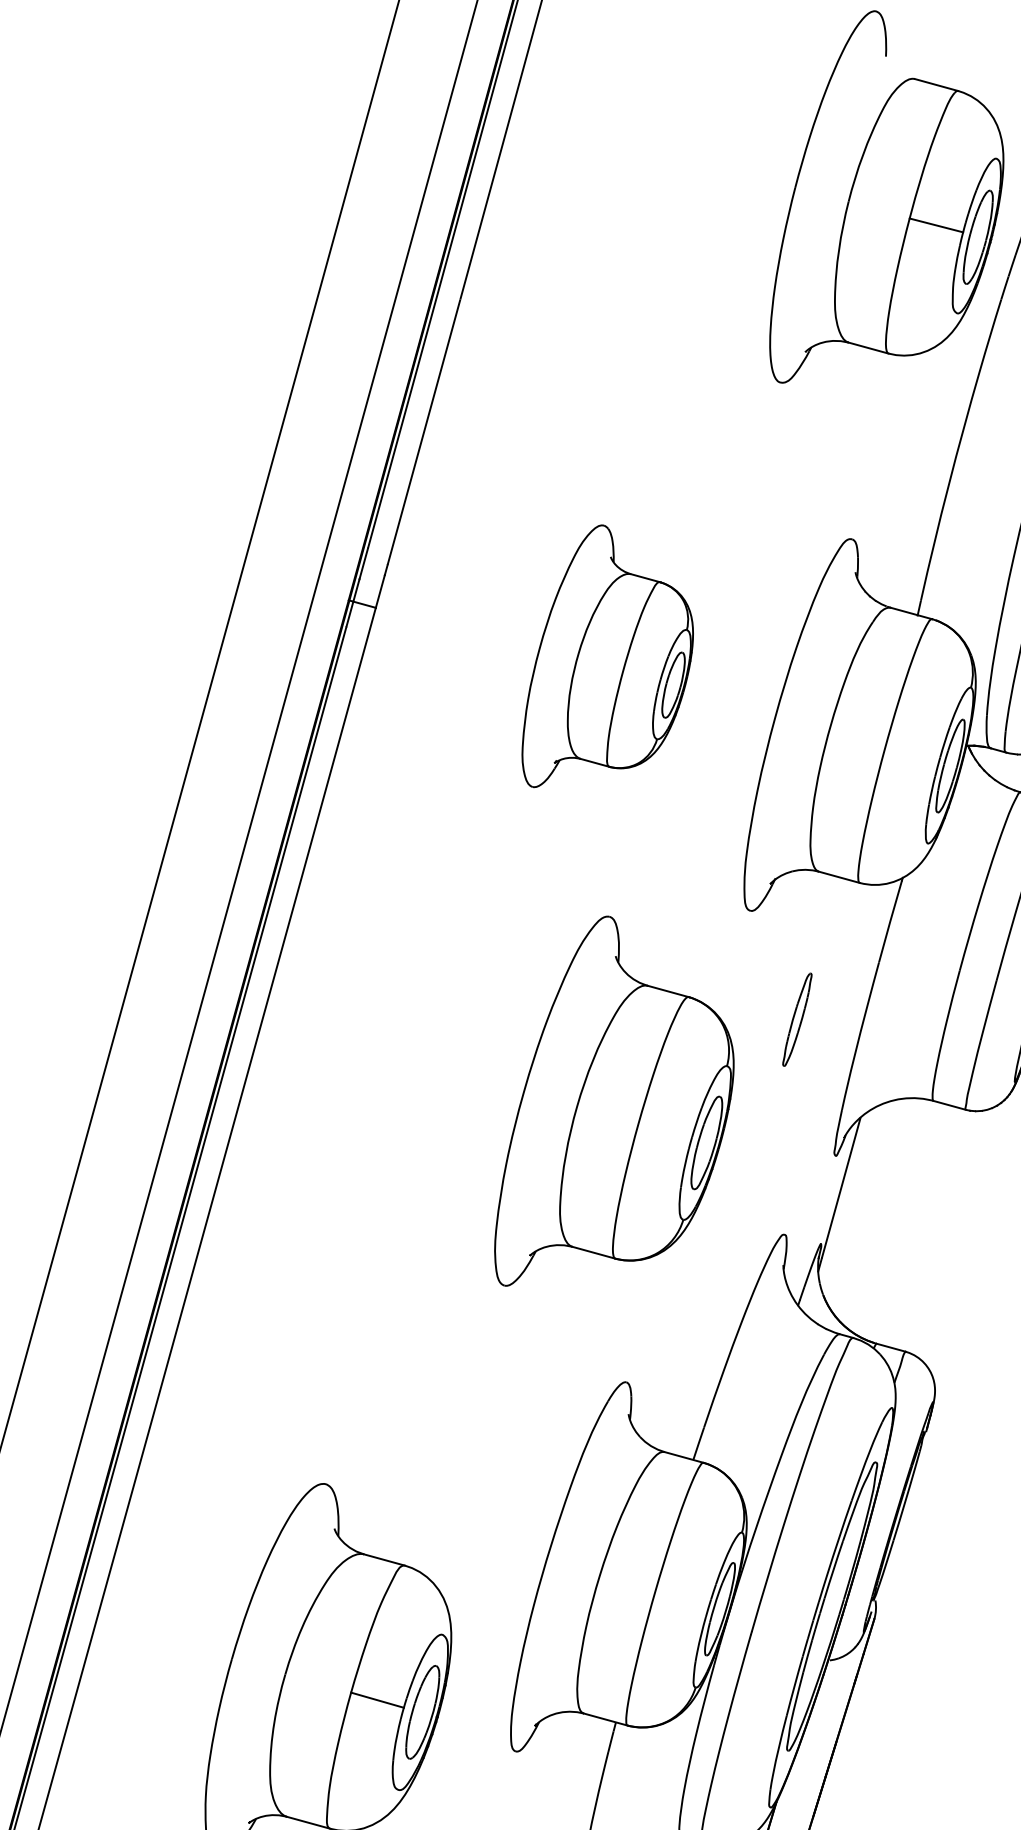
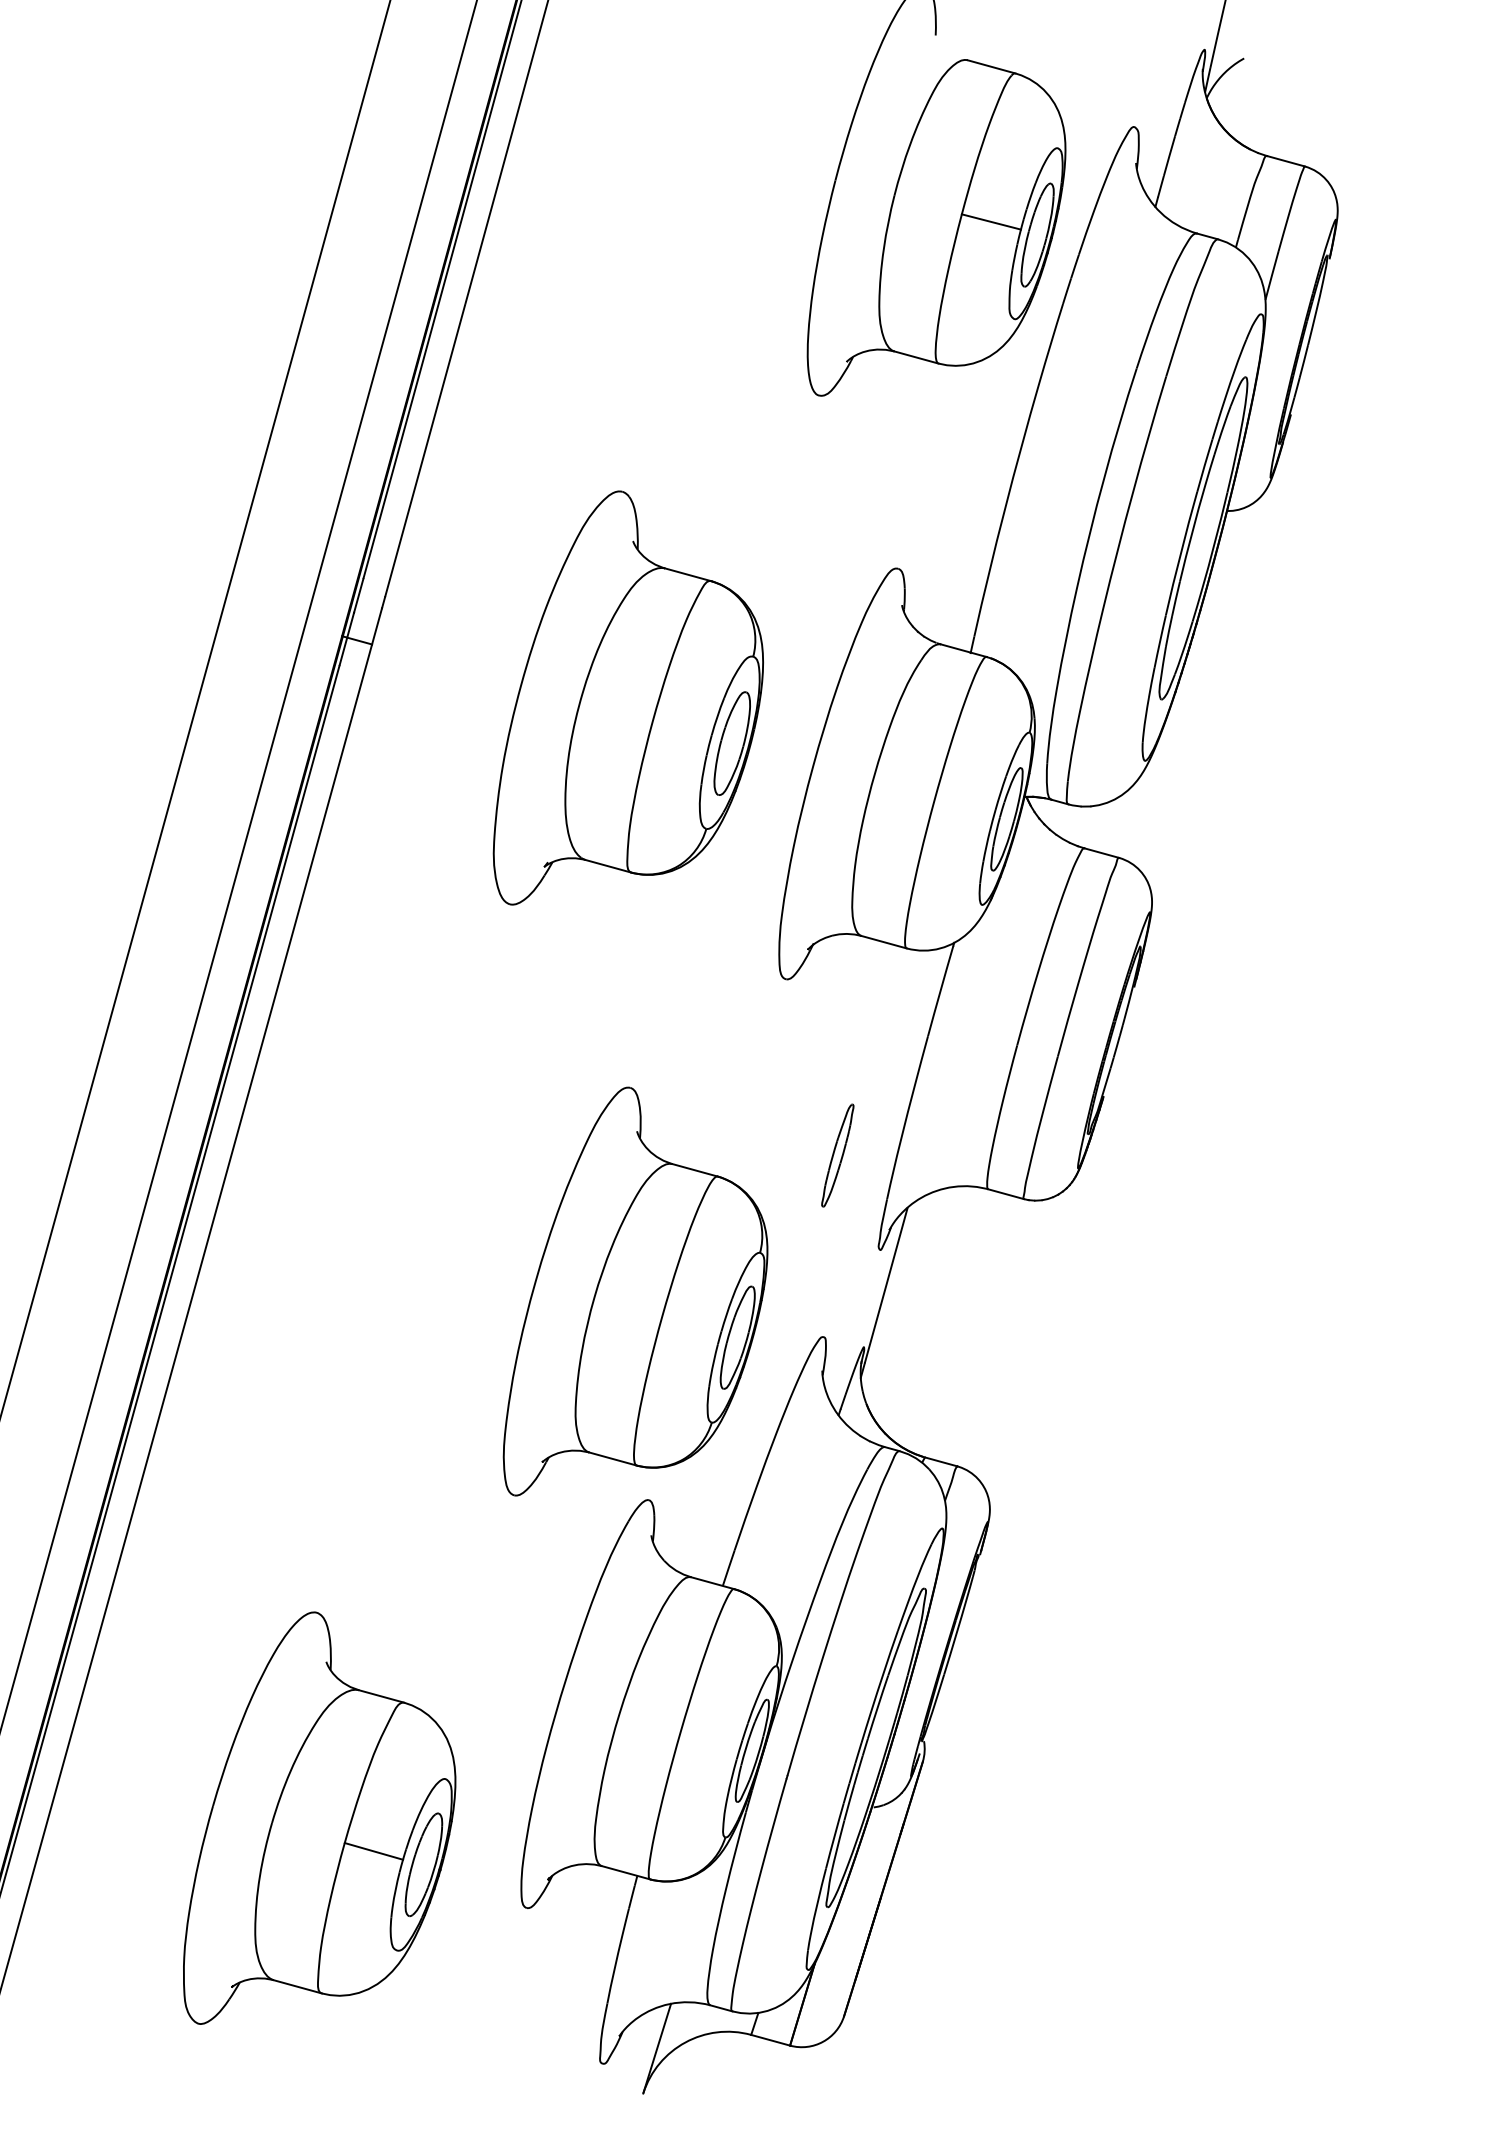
part: (607, 655) -> (627, 697), size x1.43
part: (797, 1019) -> (837, 1155), moved
part: (614, 1101) -> (635, 1291), moved

